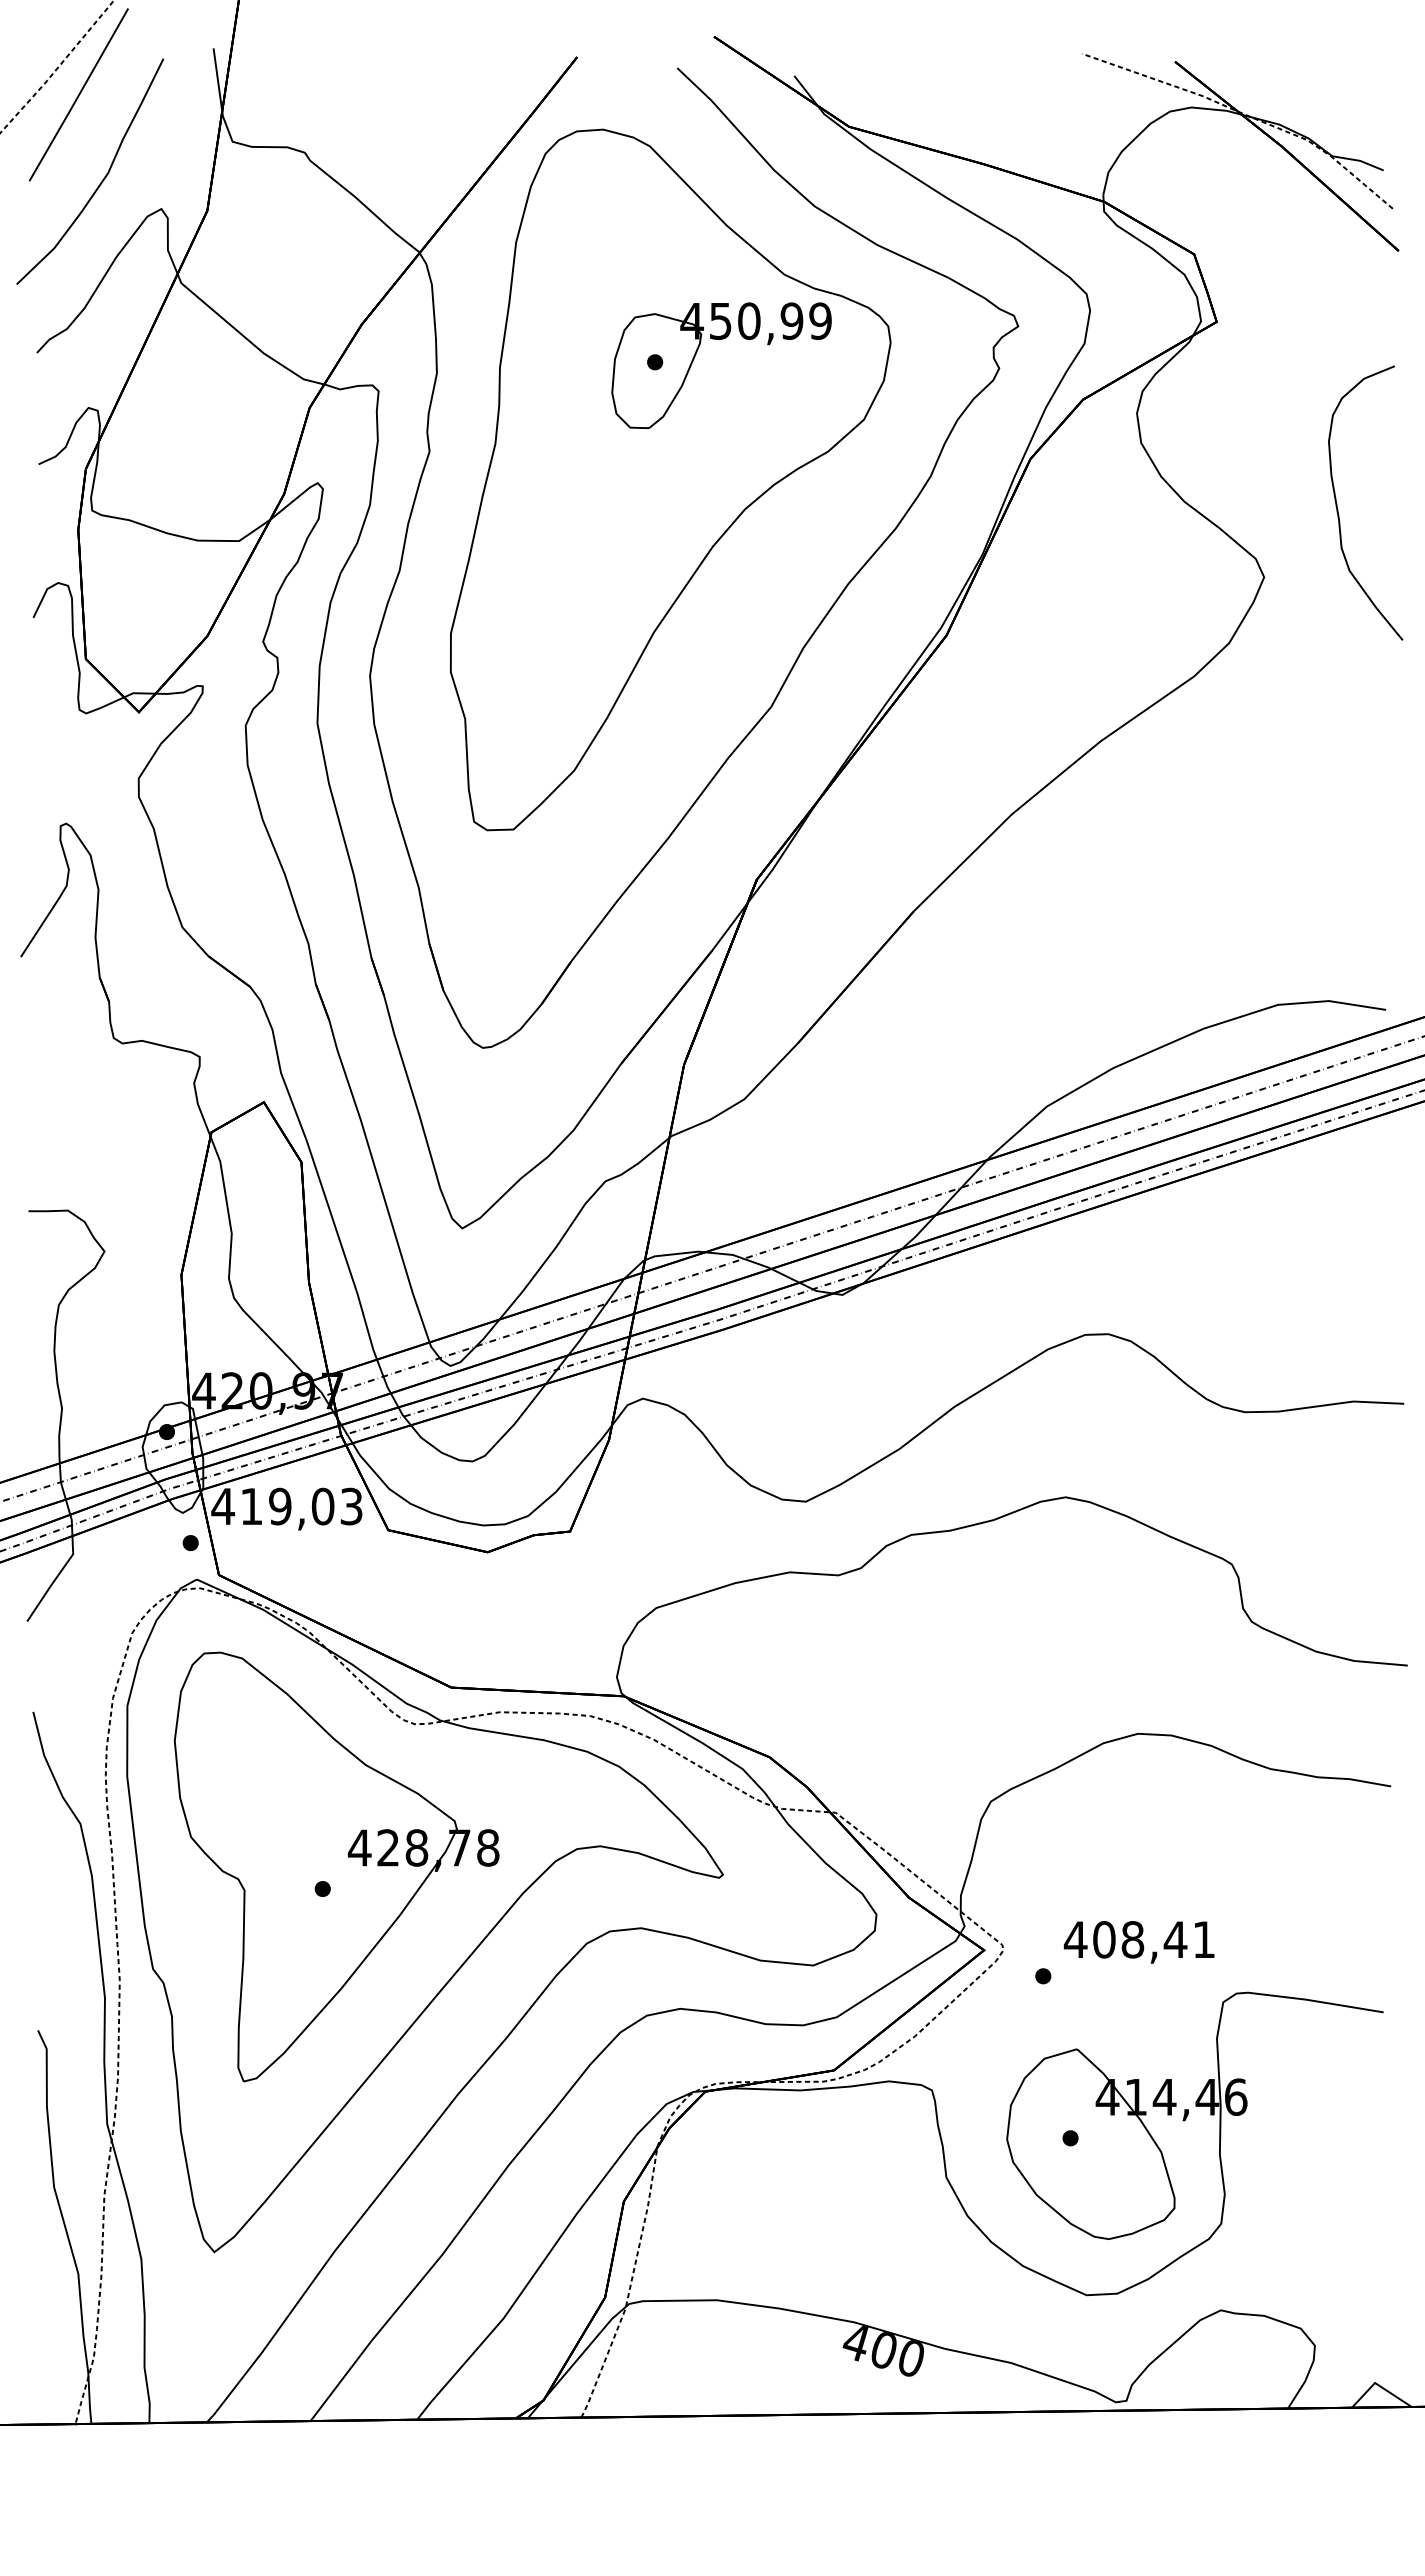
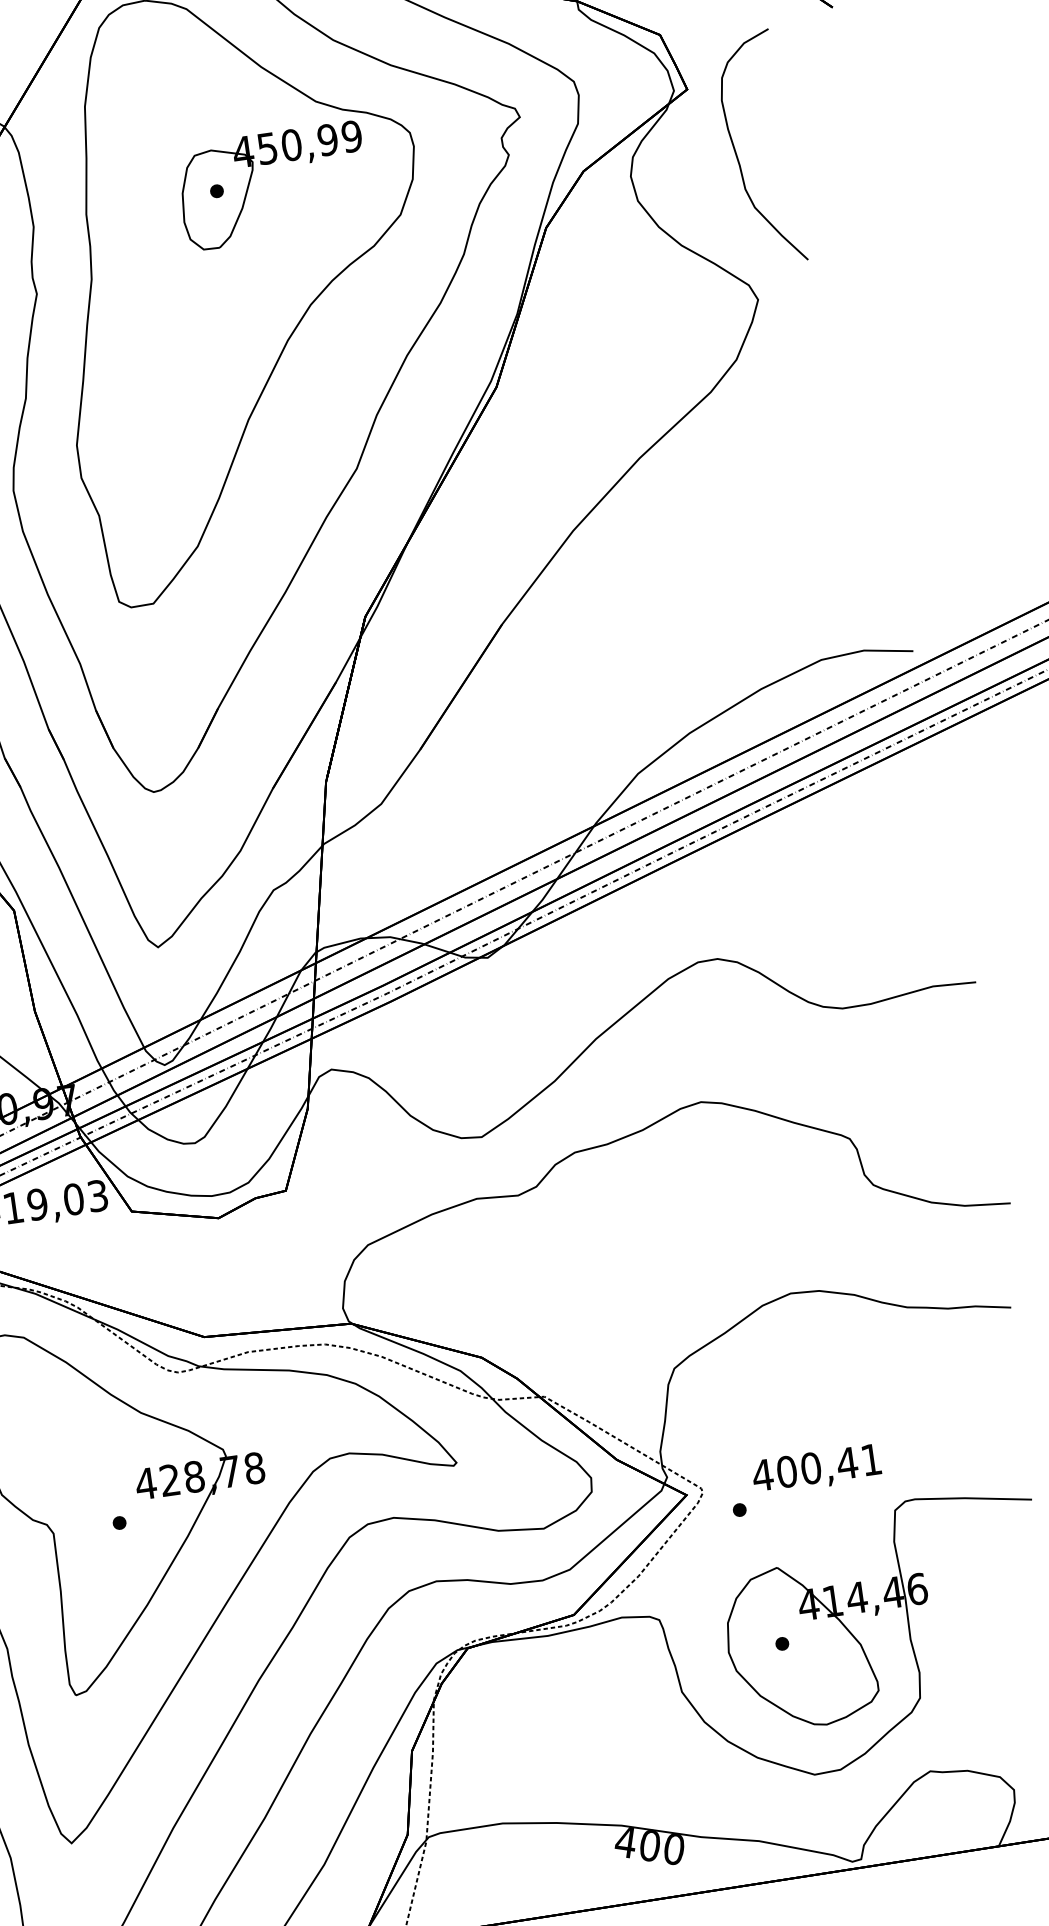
curve: (1338, 509) -> (738, 156), moved
text: (1132, 1939) -> (810, 1468), 408,41 -> 400,41

